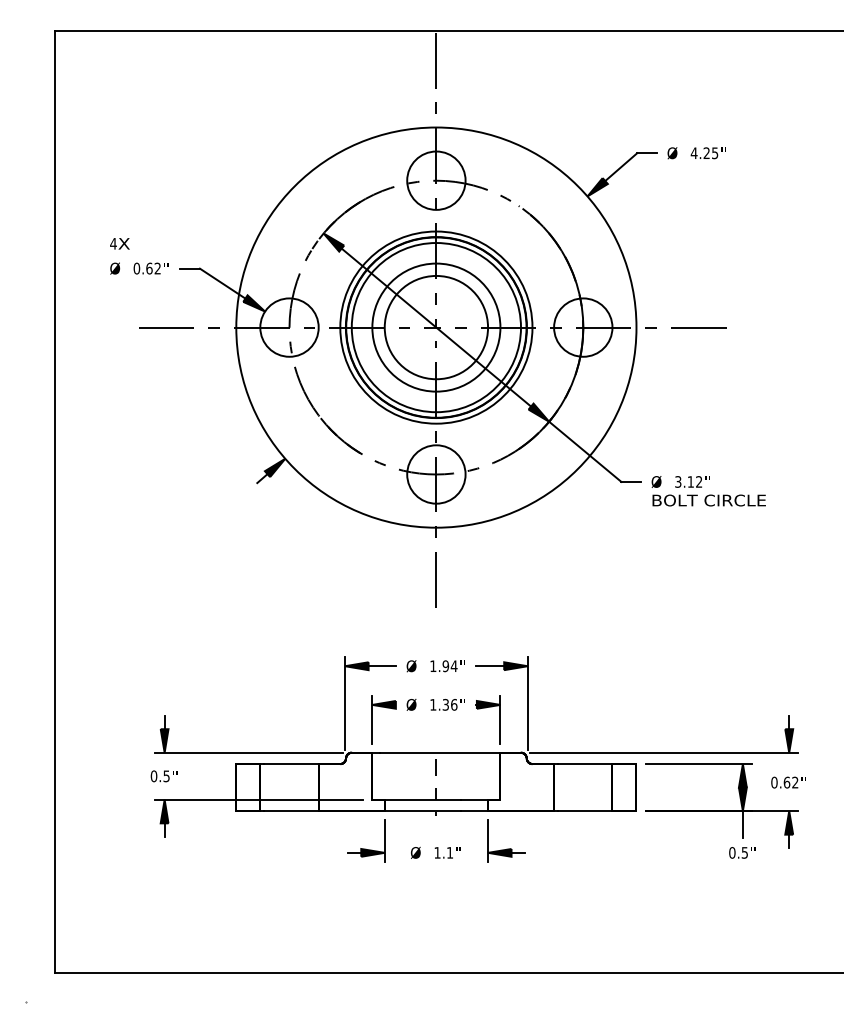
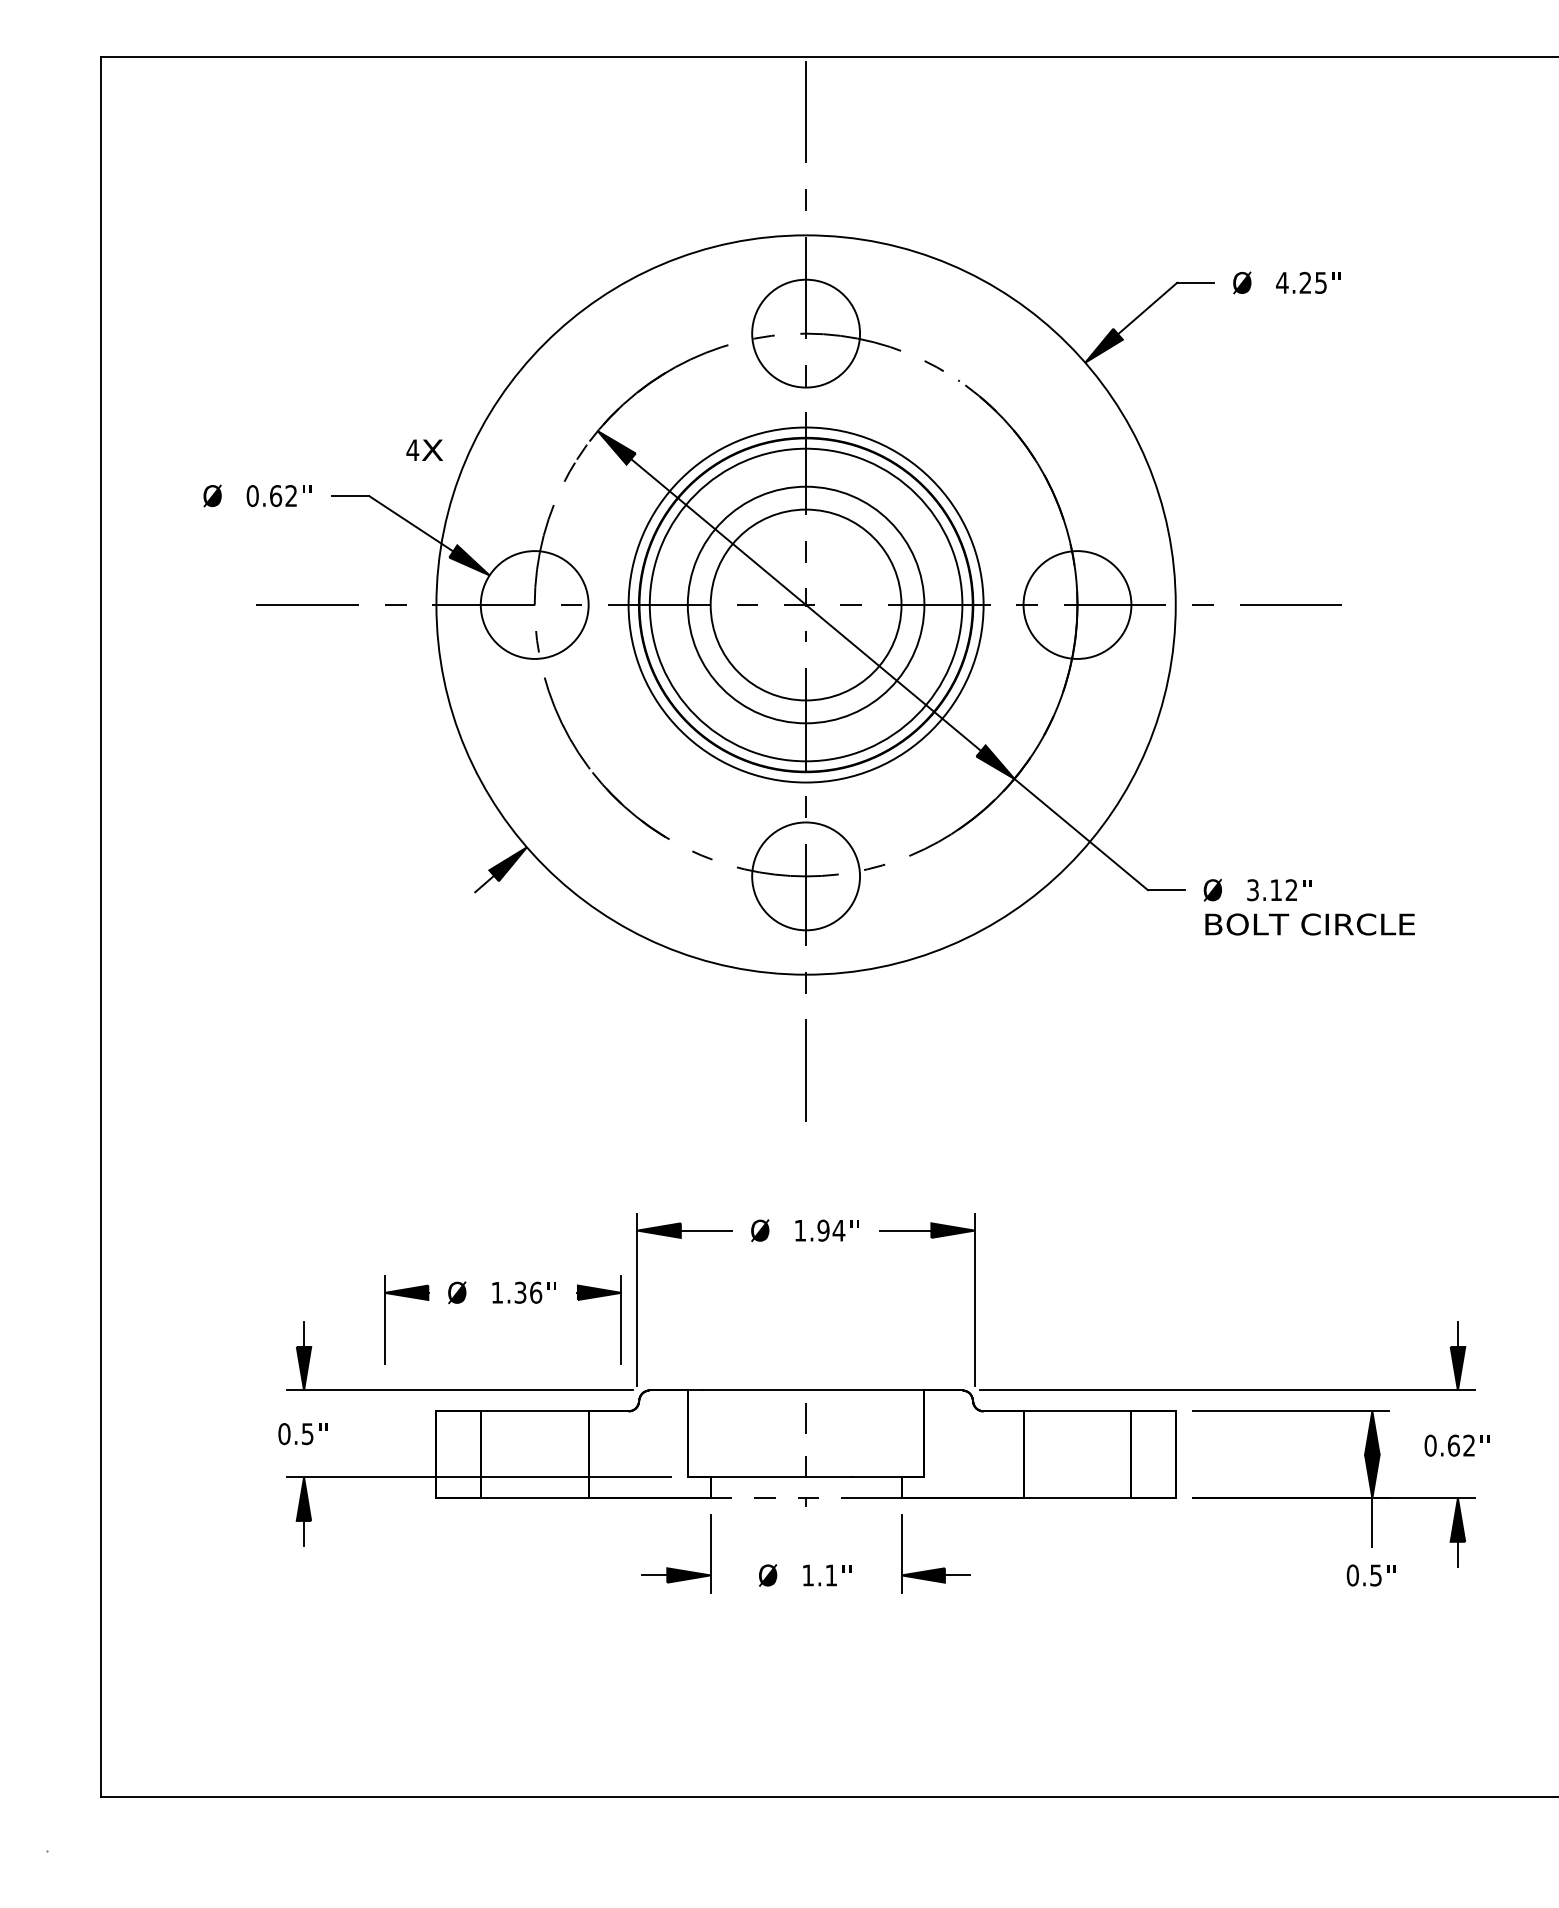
text: (119, 243) -> (423, 449), moved
part: (435, 710) -> (501, 1303), moved
line: (423, 811) -> (782, 1499), solid -> dashed

